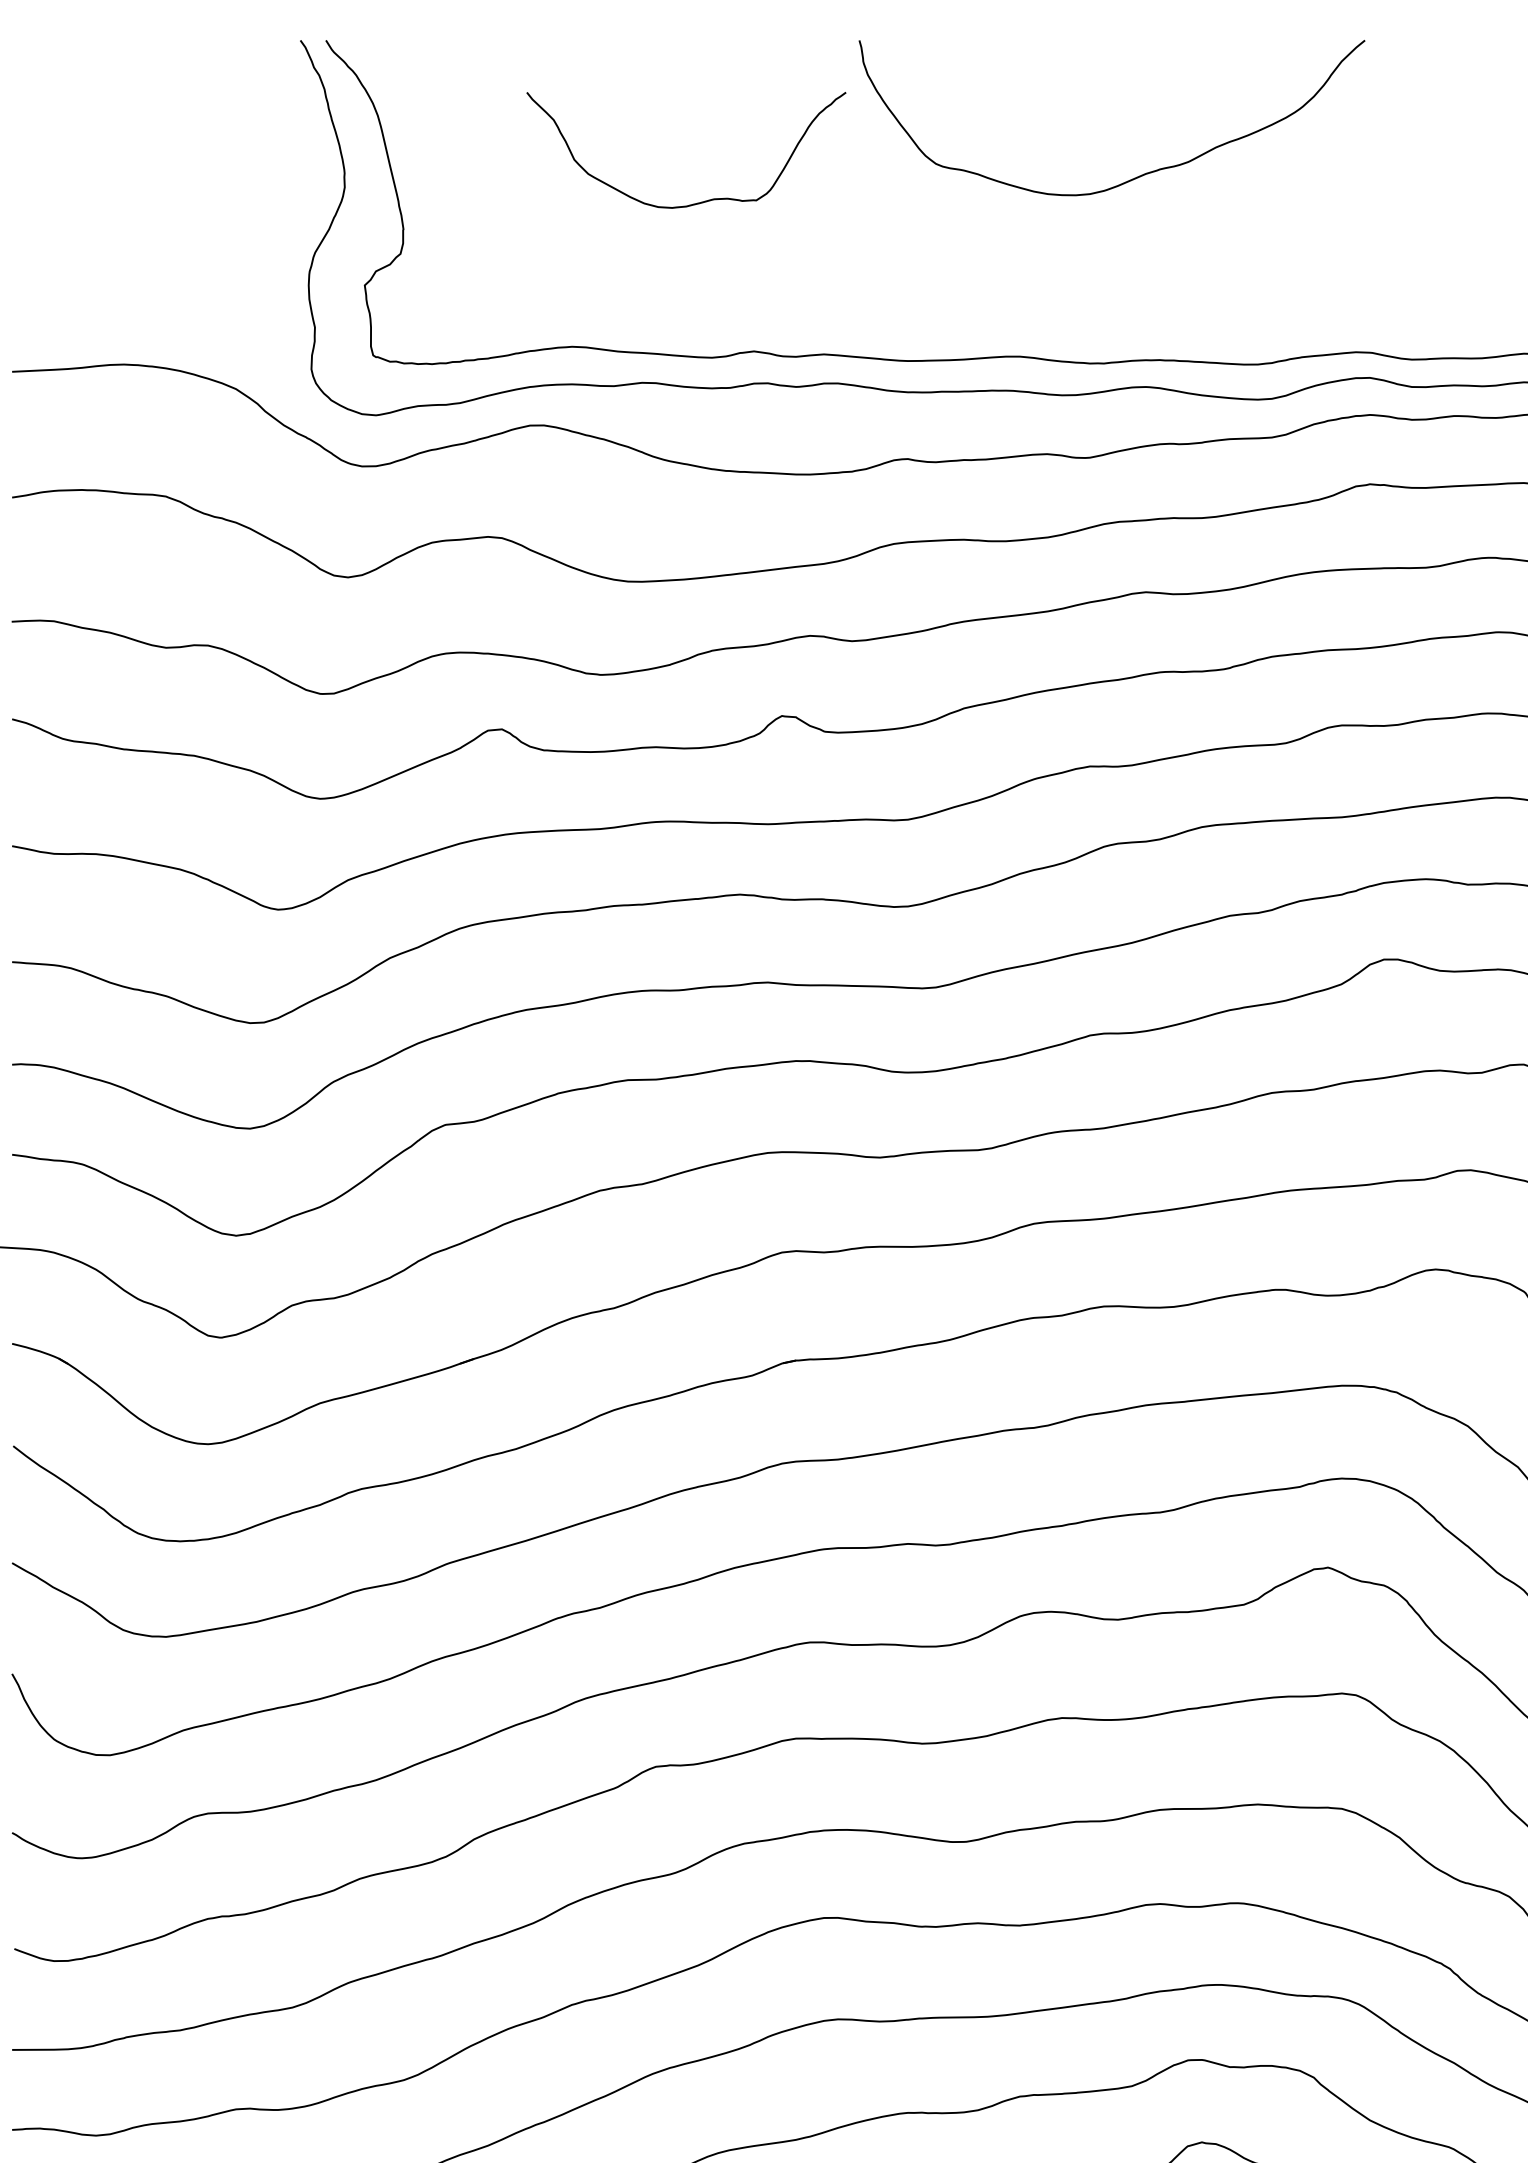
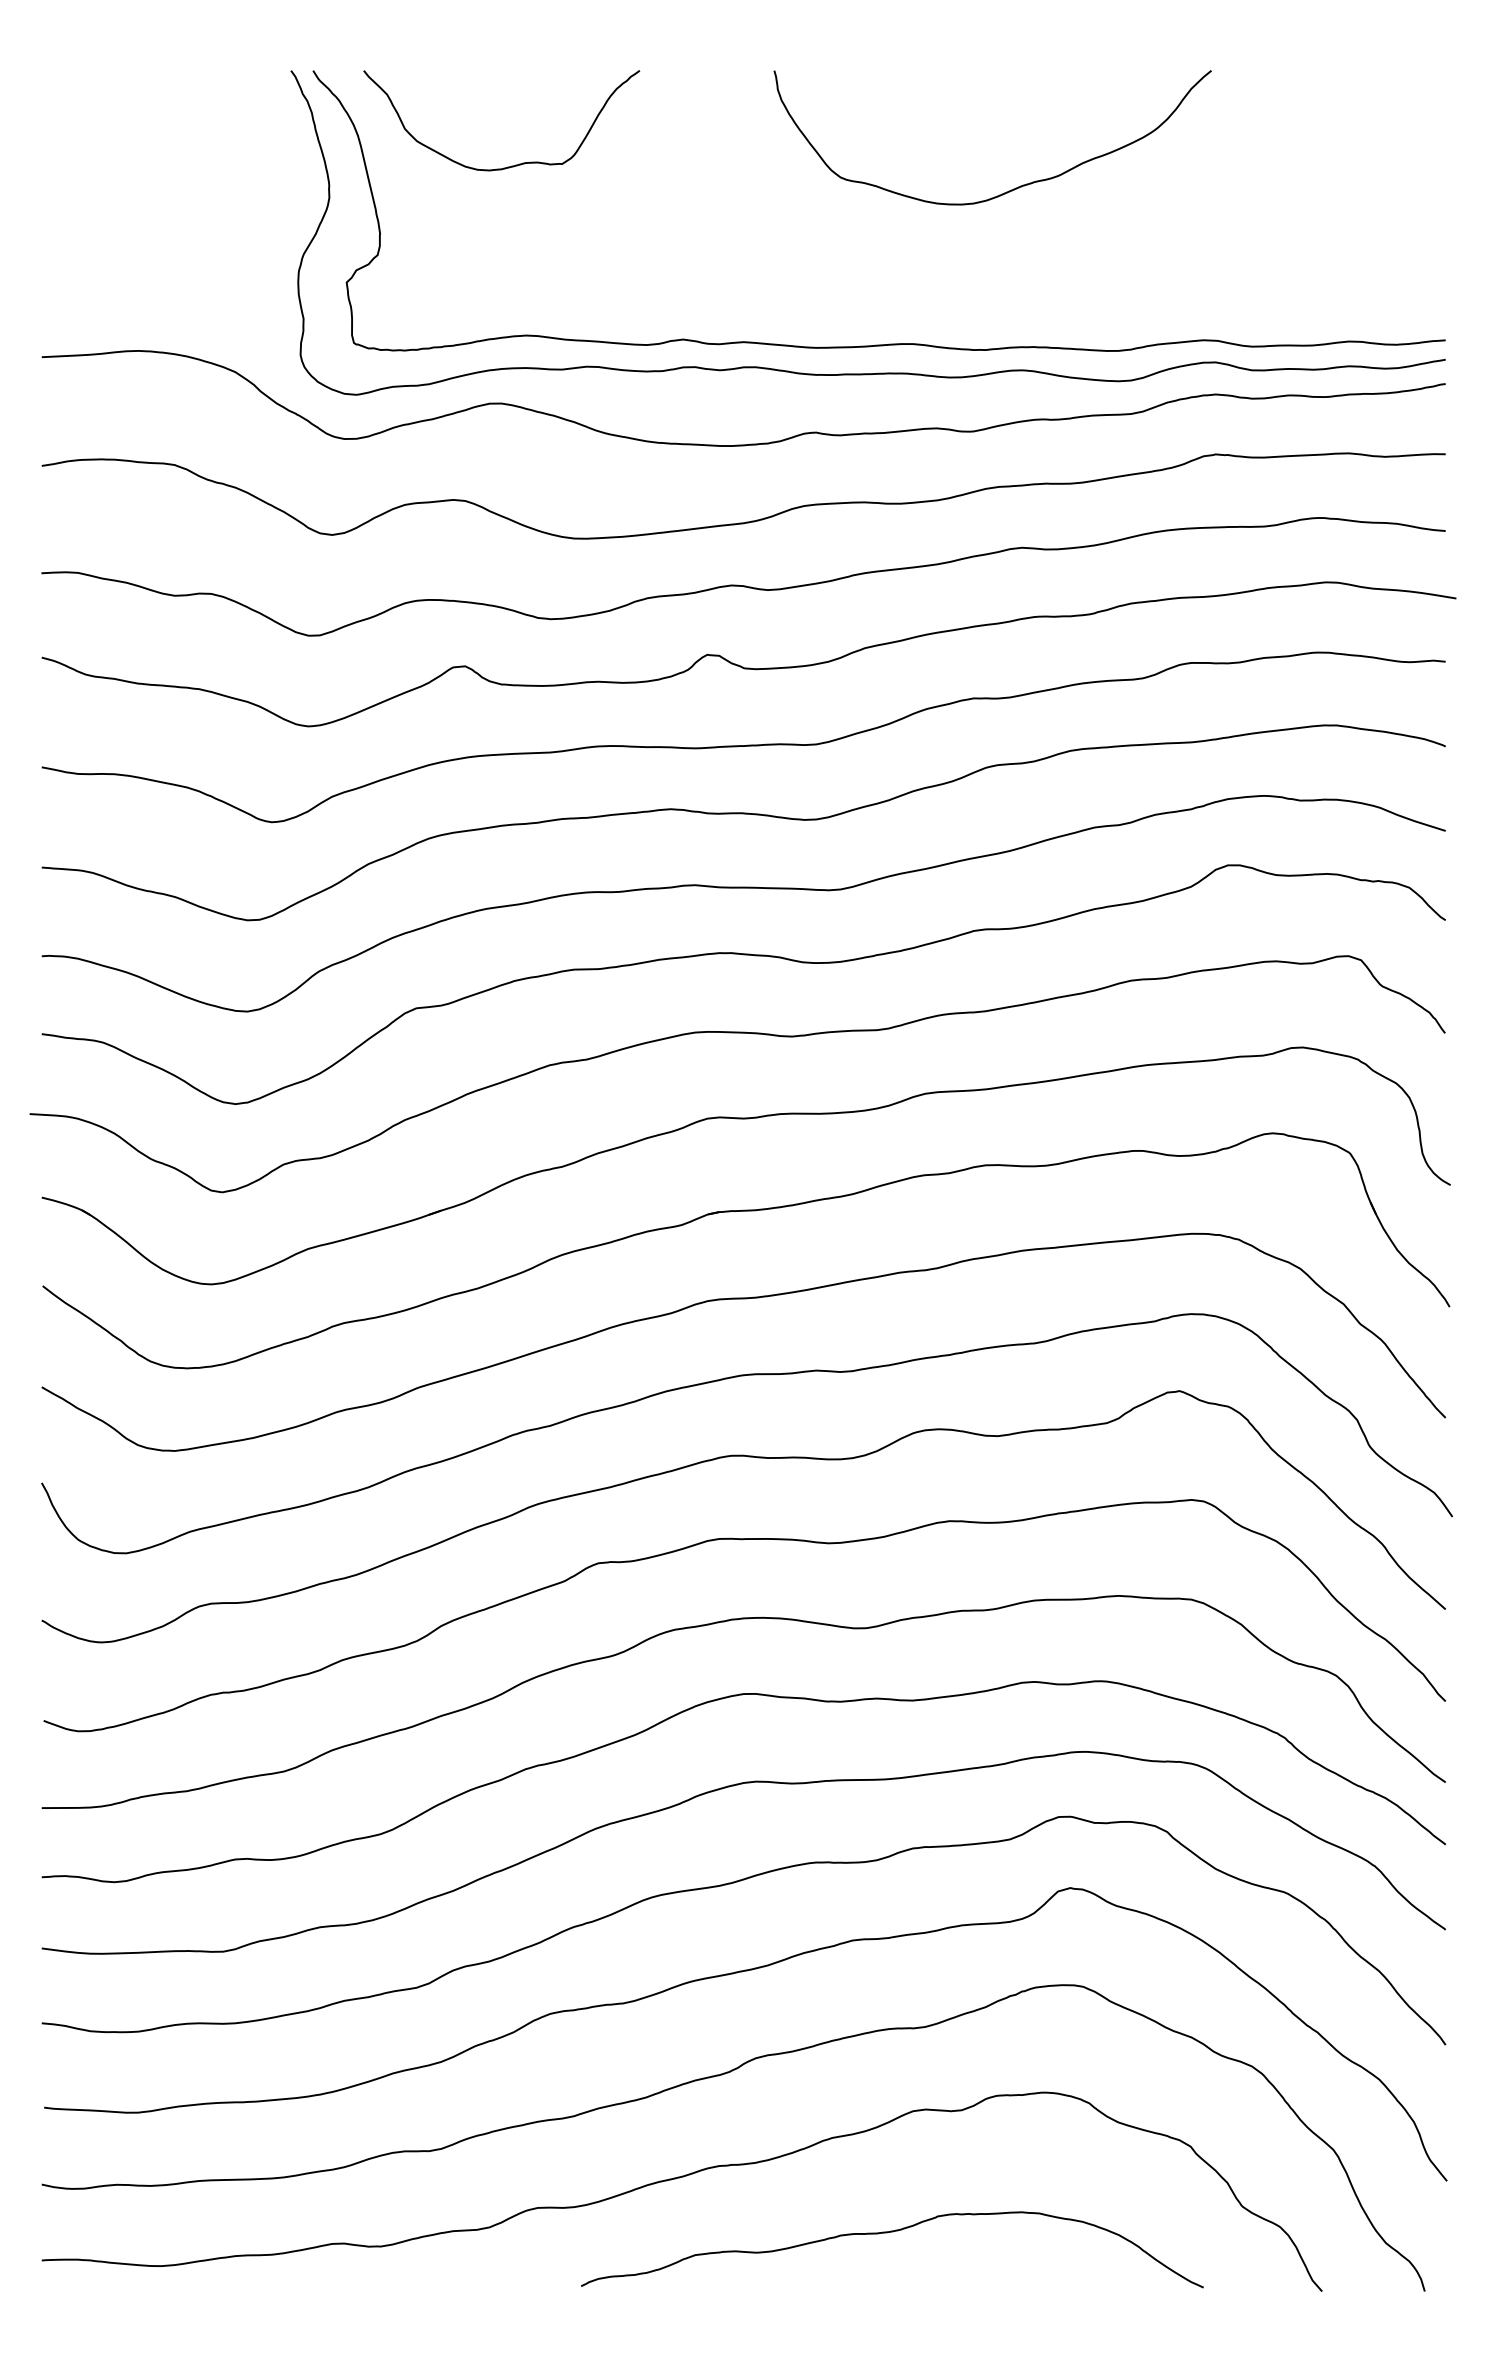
curve: (697, 202) -> (511, 165), moved

